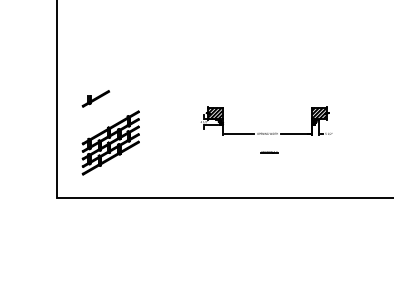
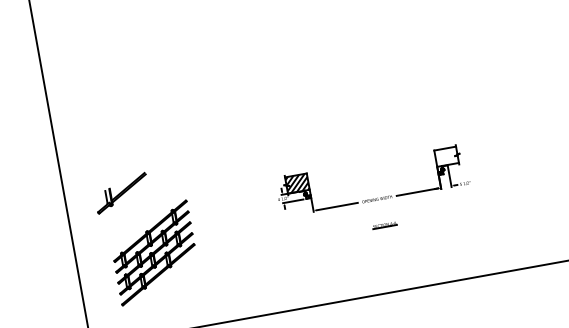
part: (95, 98) -> (120, 193), size x1.4
hatch: (319, 113) -> (446, 156), removed

